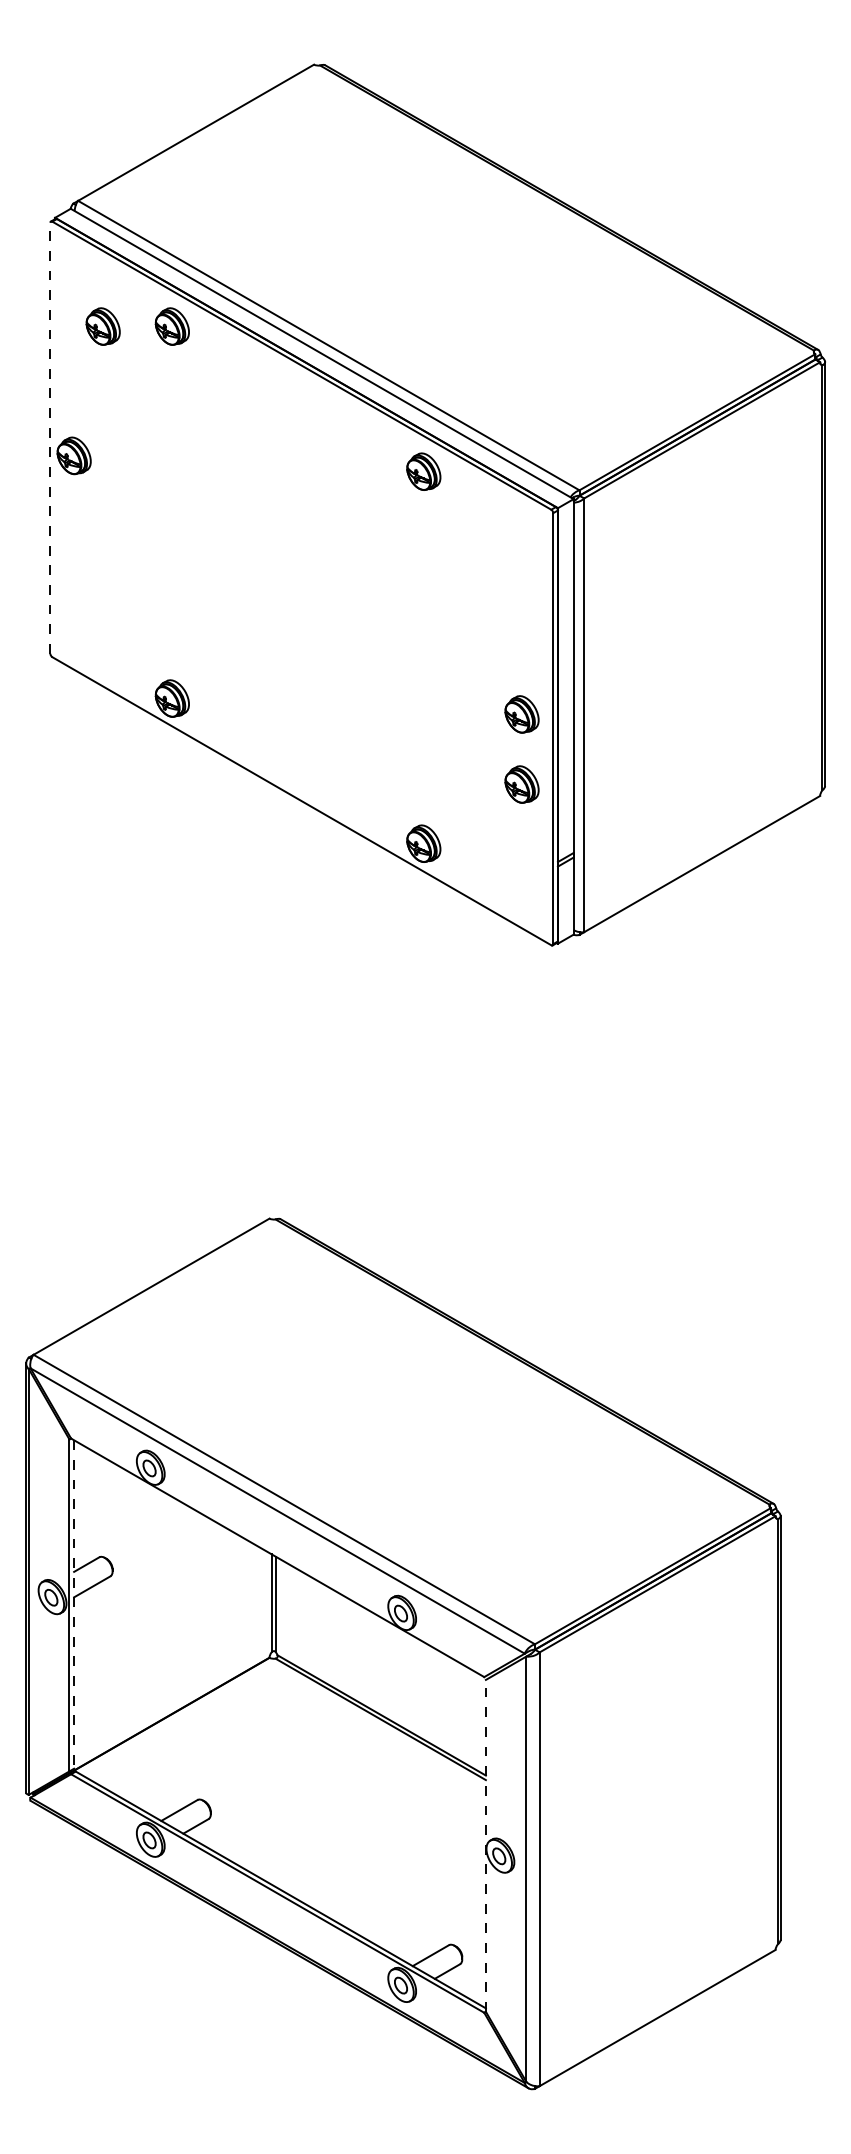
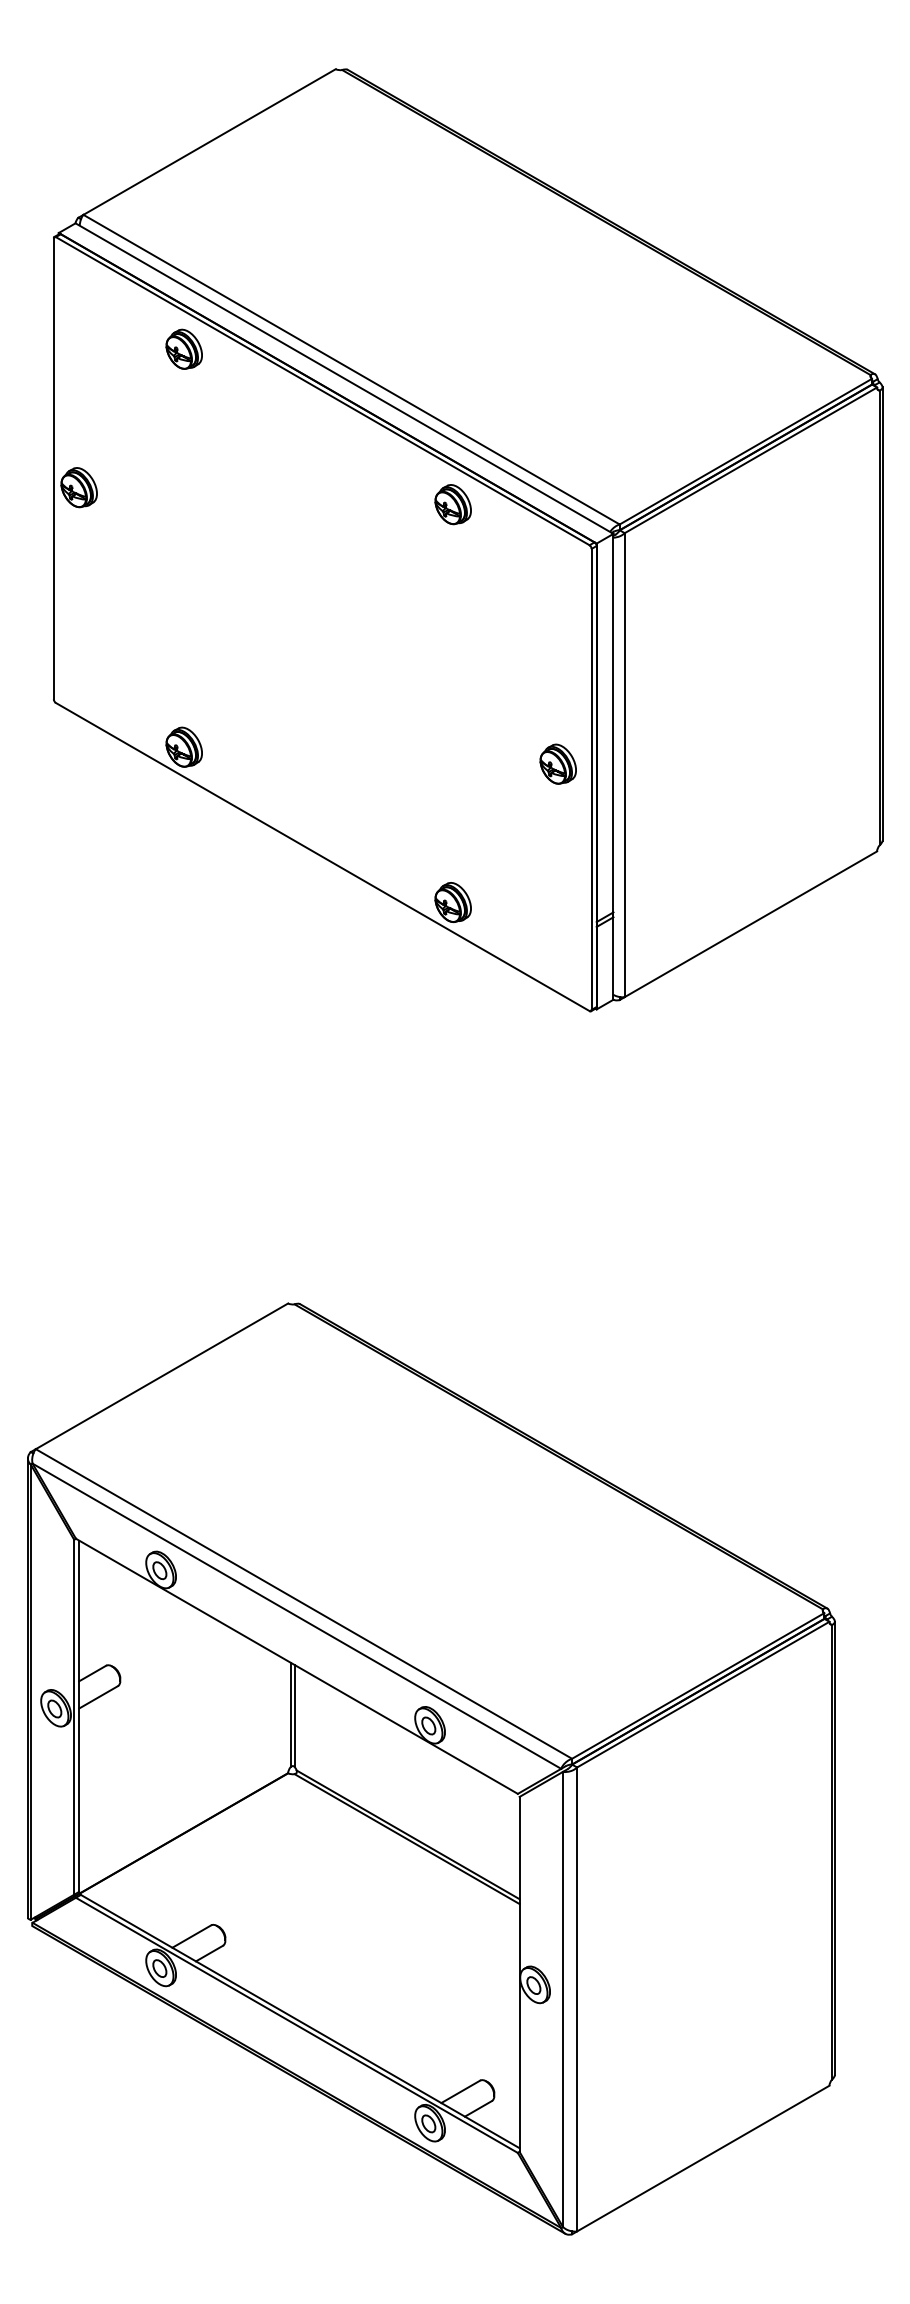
part: (102, 325) -> (109, 348), removed
line: (50, 437) -> (53, 468), dashed -> solid
part: (521, 783) -> (557, 838), removed
line: (74, 1604) -> (79, 1716), dashed -> solid
line: (485, 1845) -> (519, 1974), dashed -> solid

